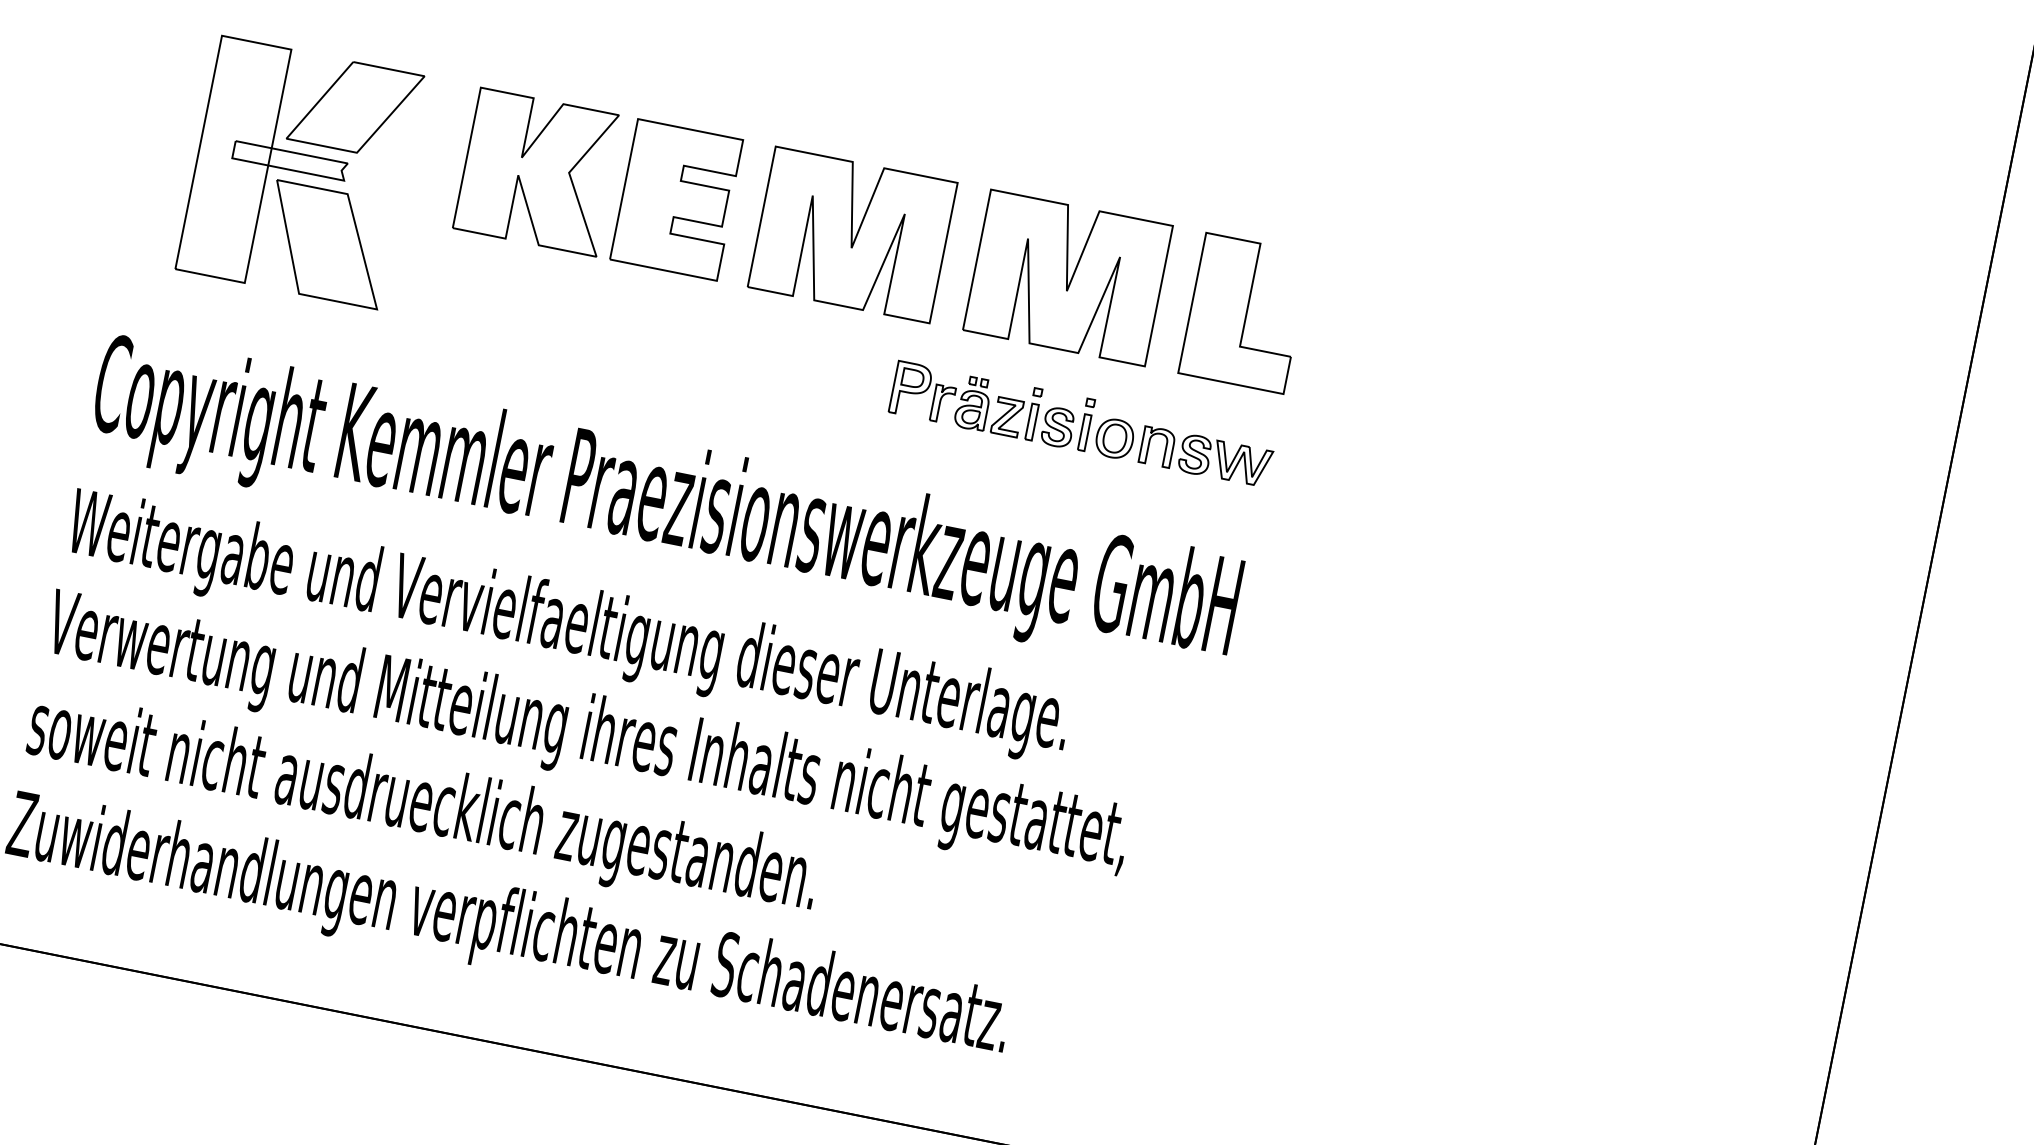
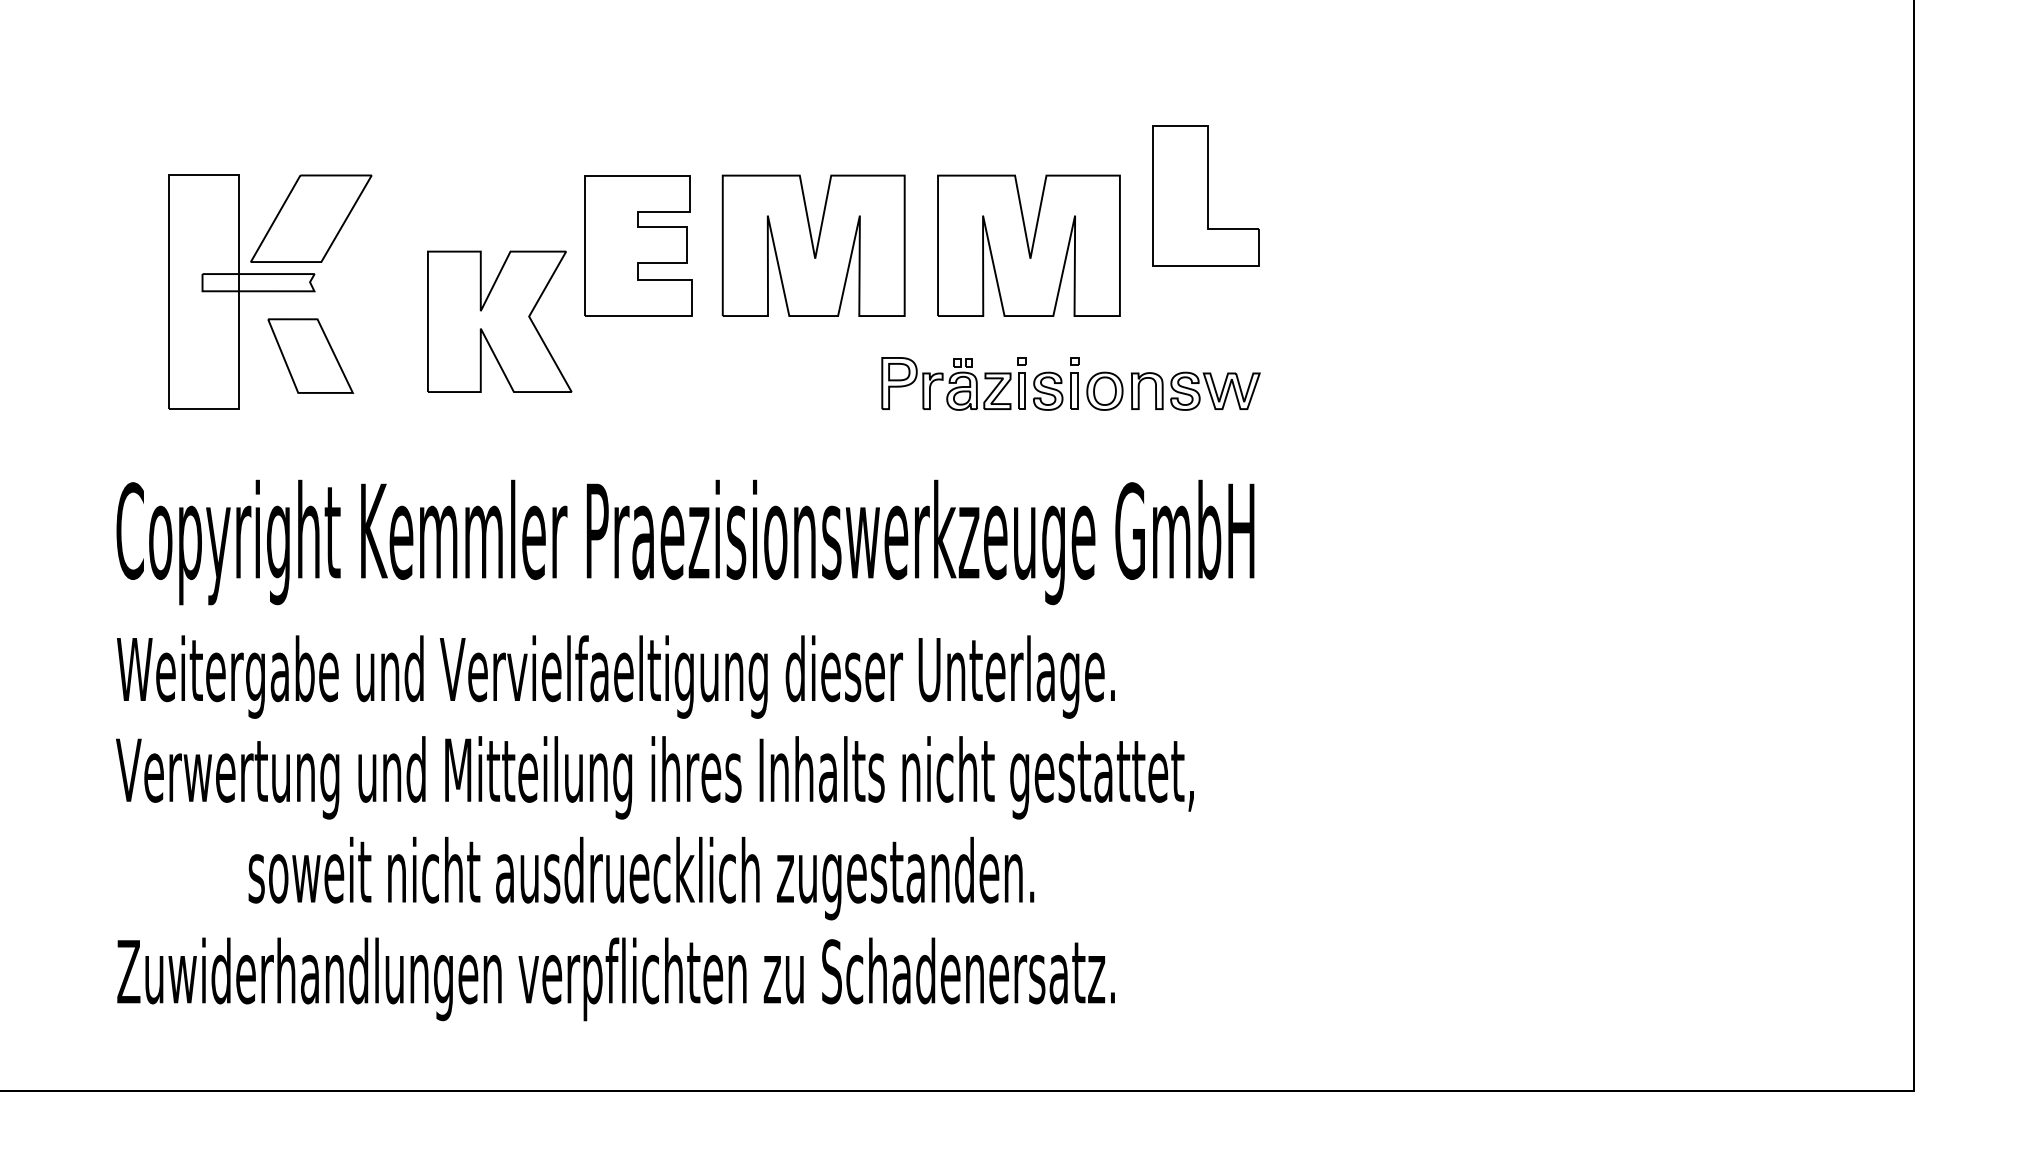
part: (538, 171) -> (499, 321), moved
part: (327, 244) -> (310, 355), size x0.7
part: (1244, 312) -> (1205, 195), moved
text: (422, 807) -> (641, 878), moved

